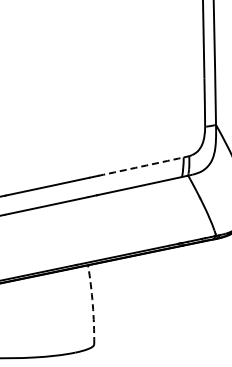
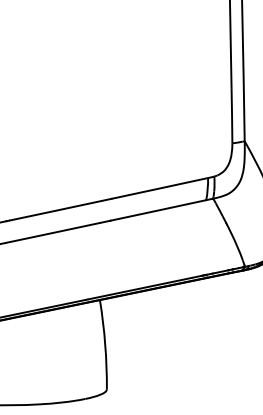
arc: (140, 166) -> (159, 188), dashed -> solid
arc: (92, 304) -> (104, 344), dashed -> solid

